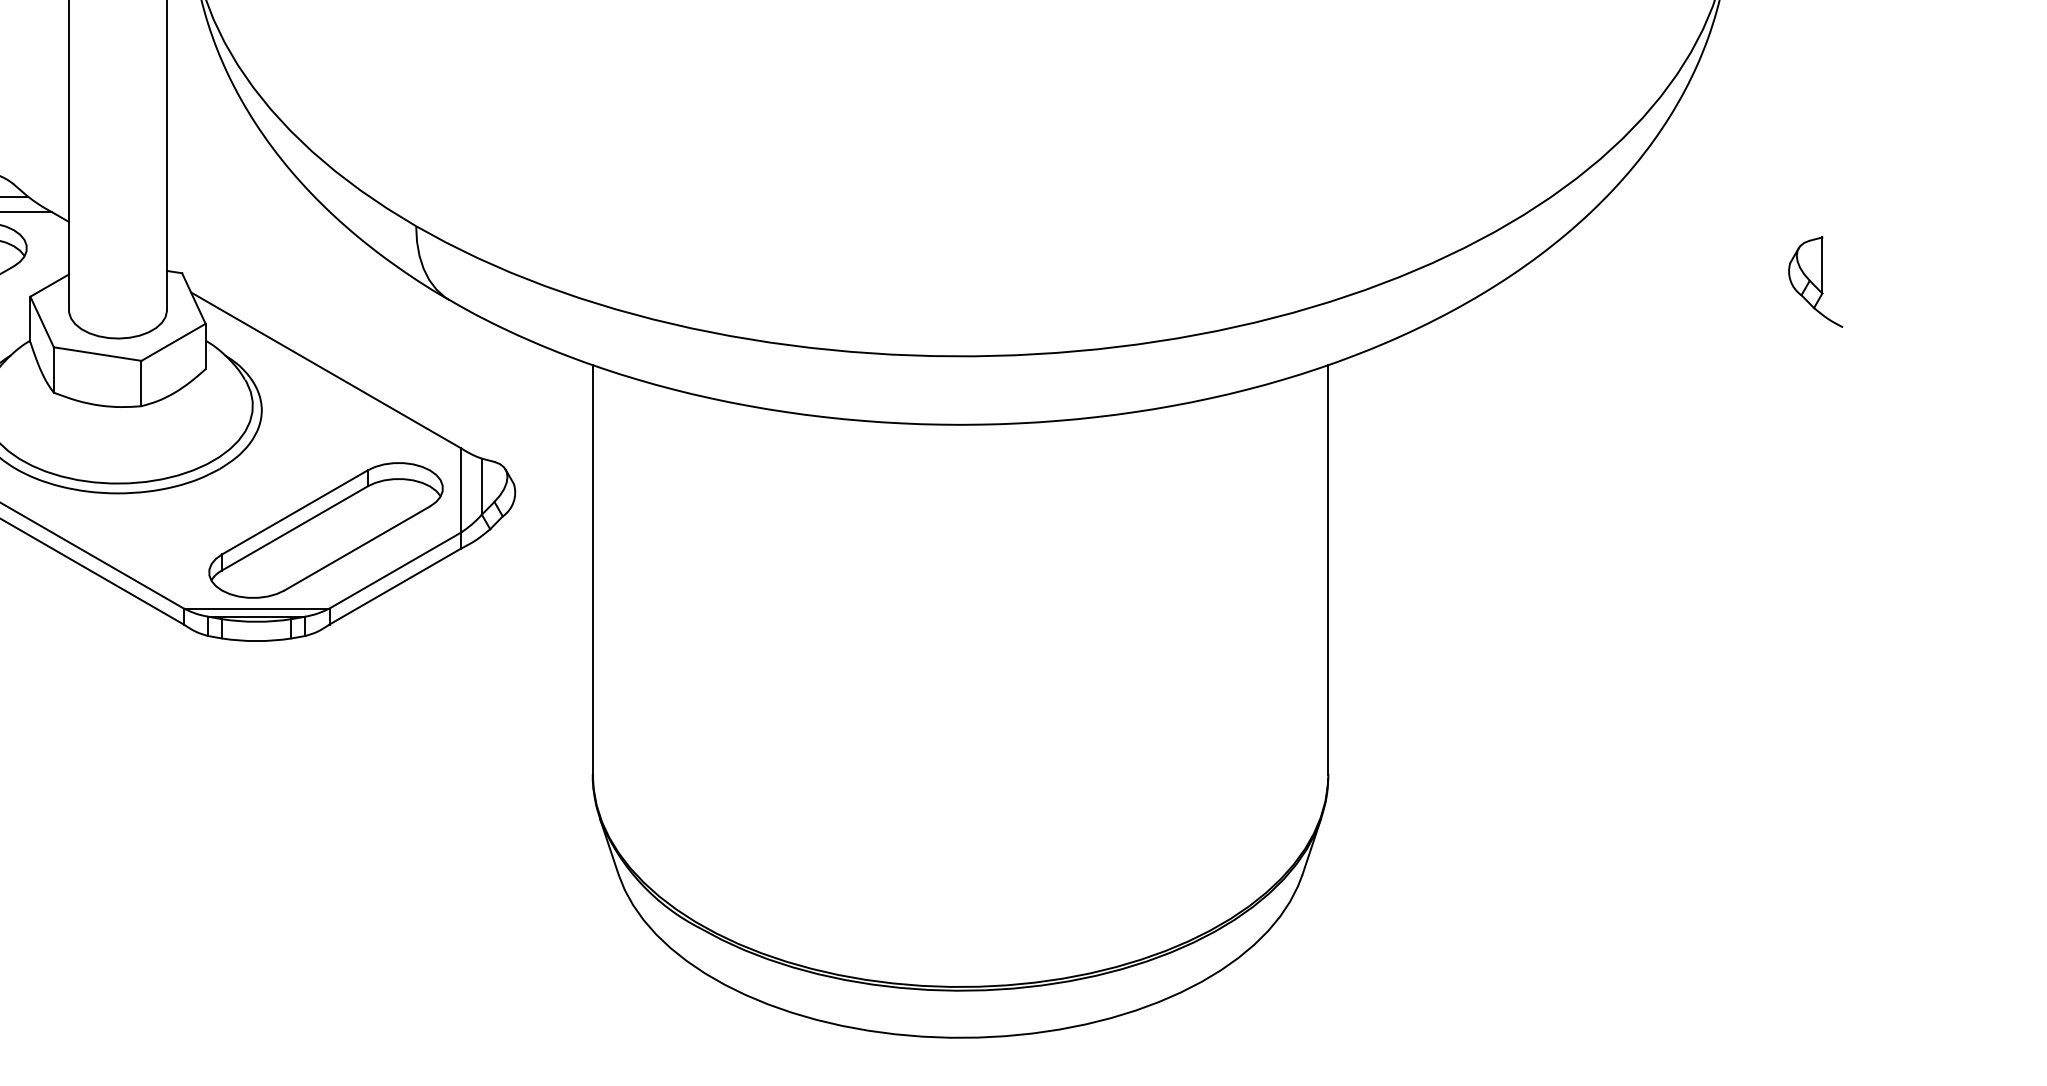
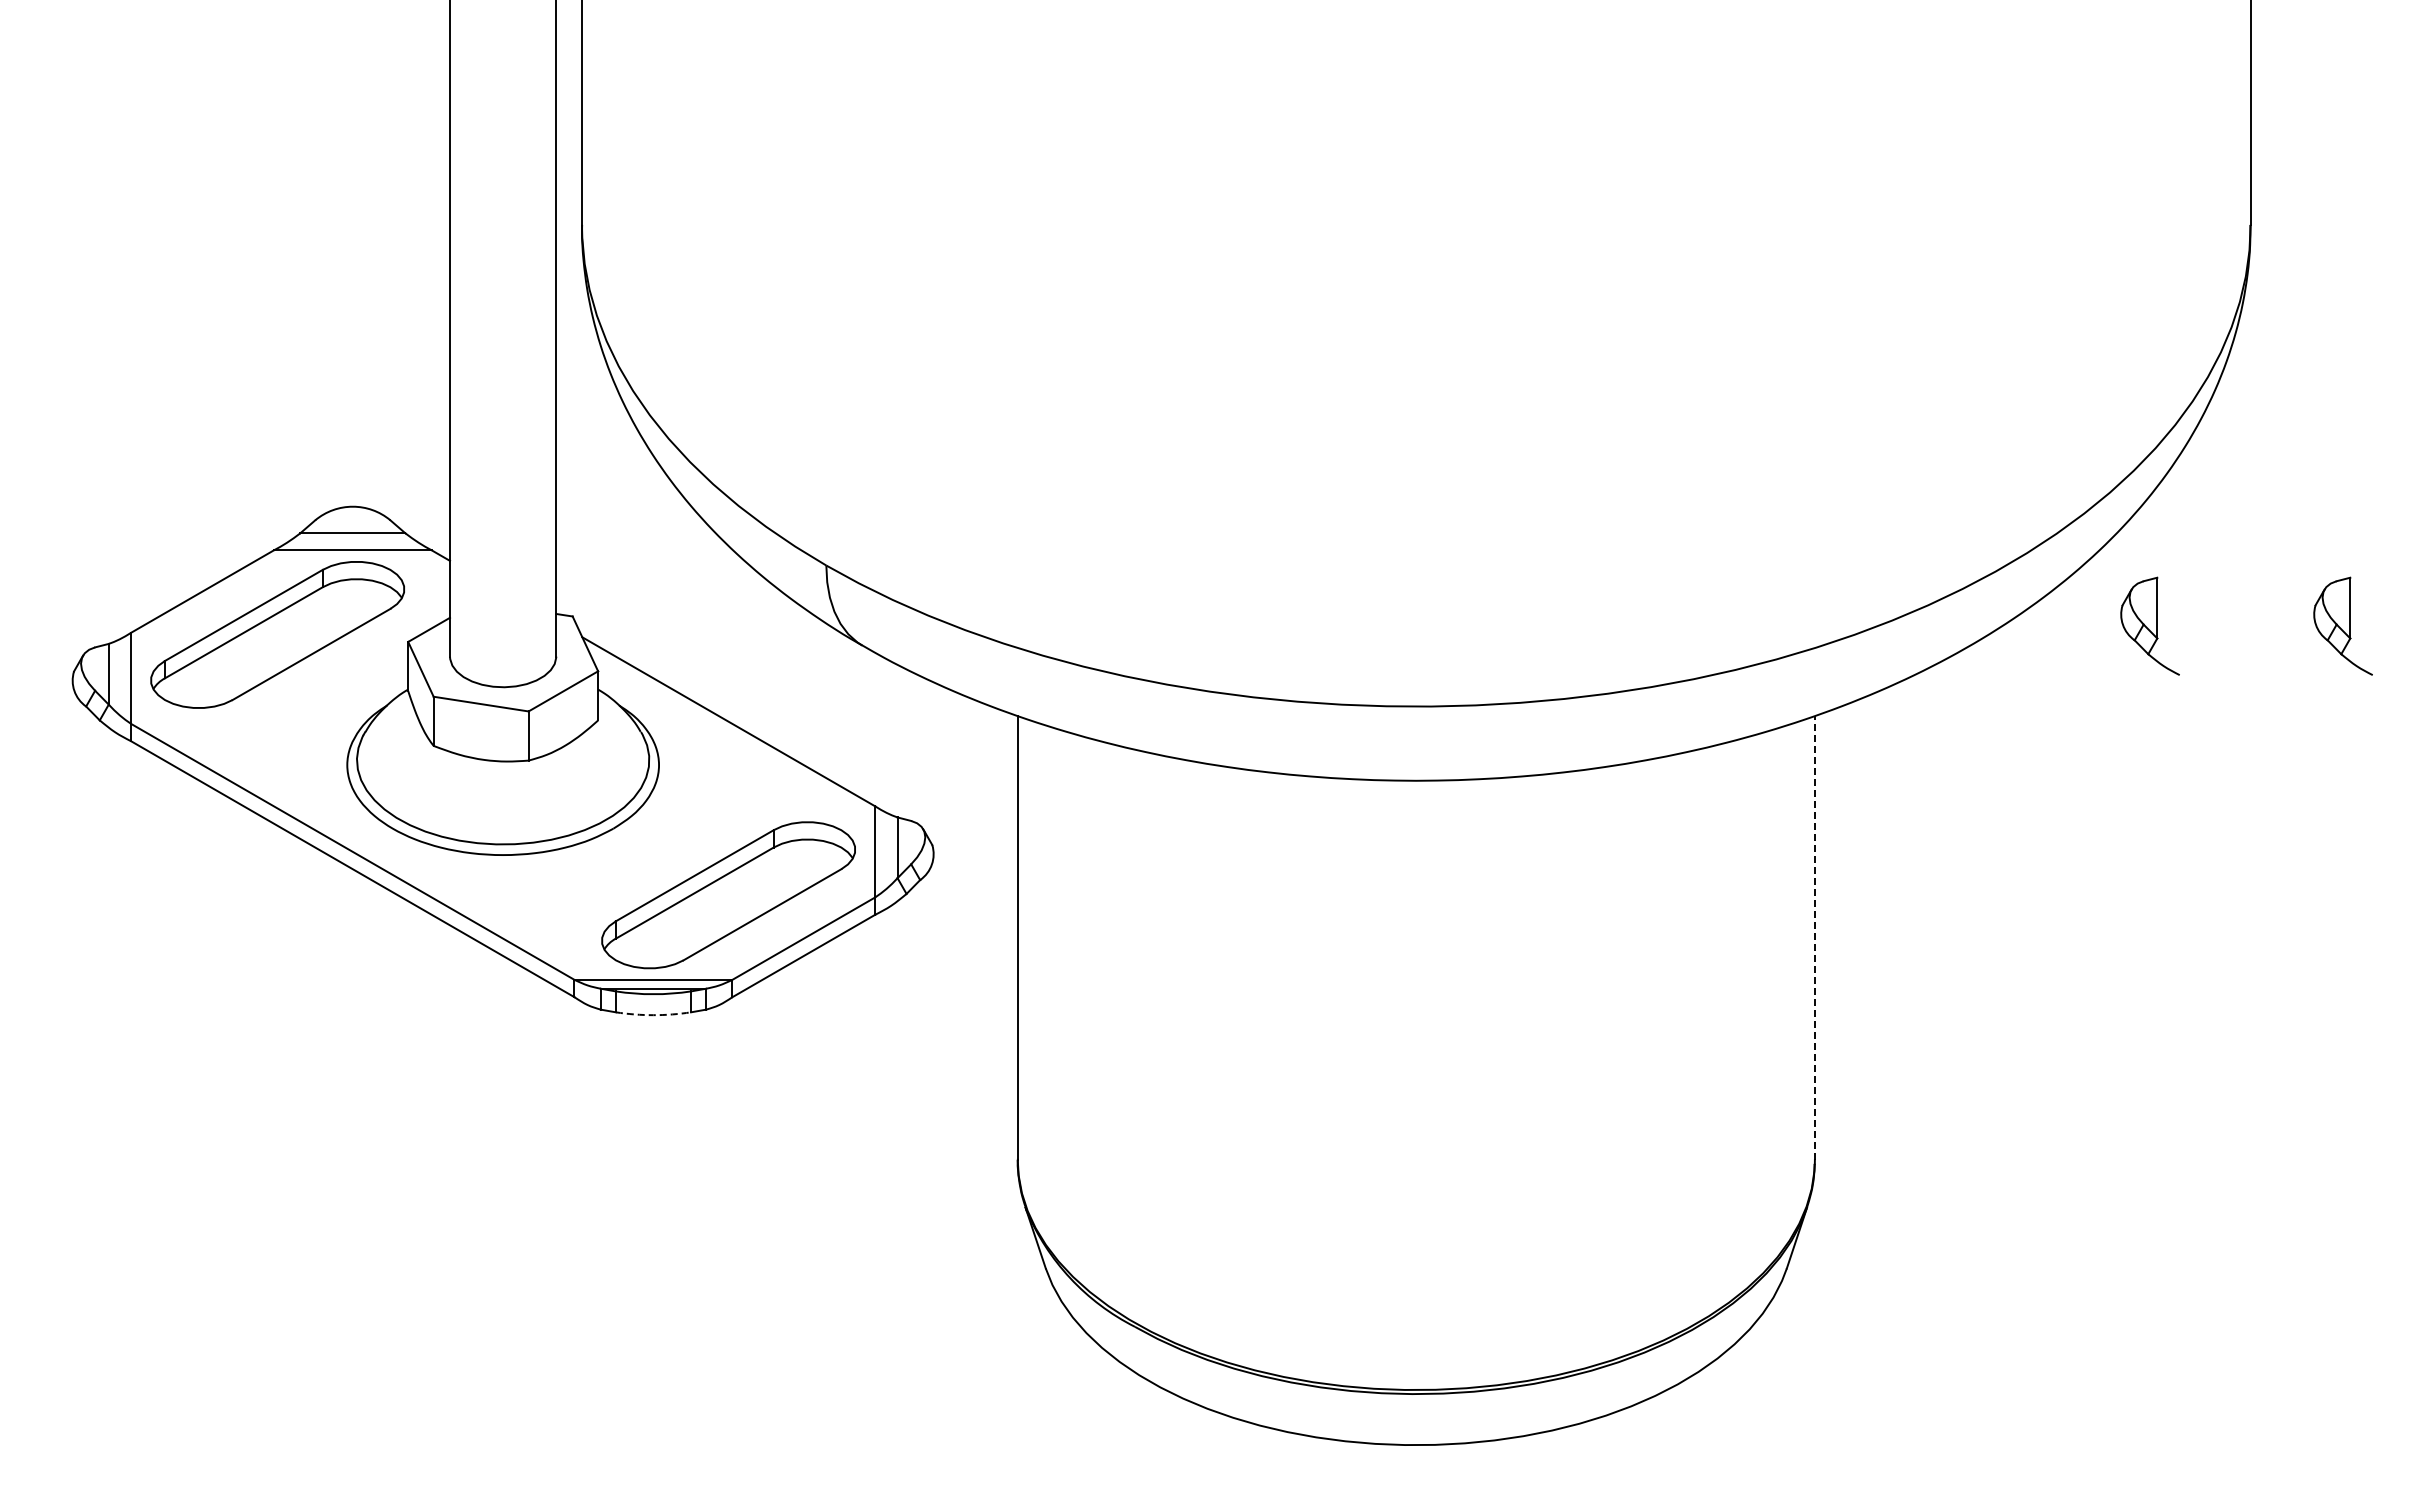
part: (1637, 281) -> (2149, 625), added
line: (1327, 569) -> (1814, 937), solid -> dashed
arc: (256, 641) -> (653, 1015), solid -> dashed

